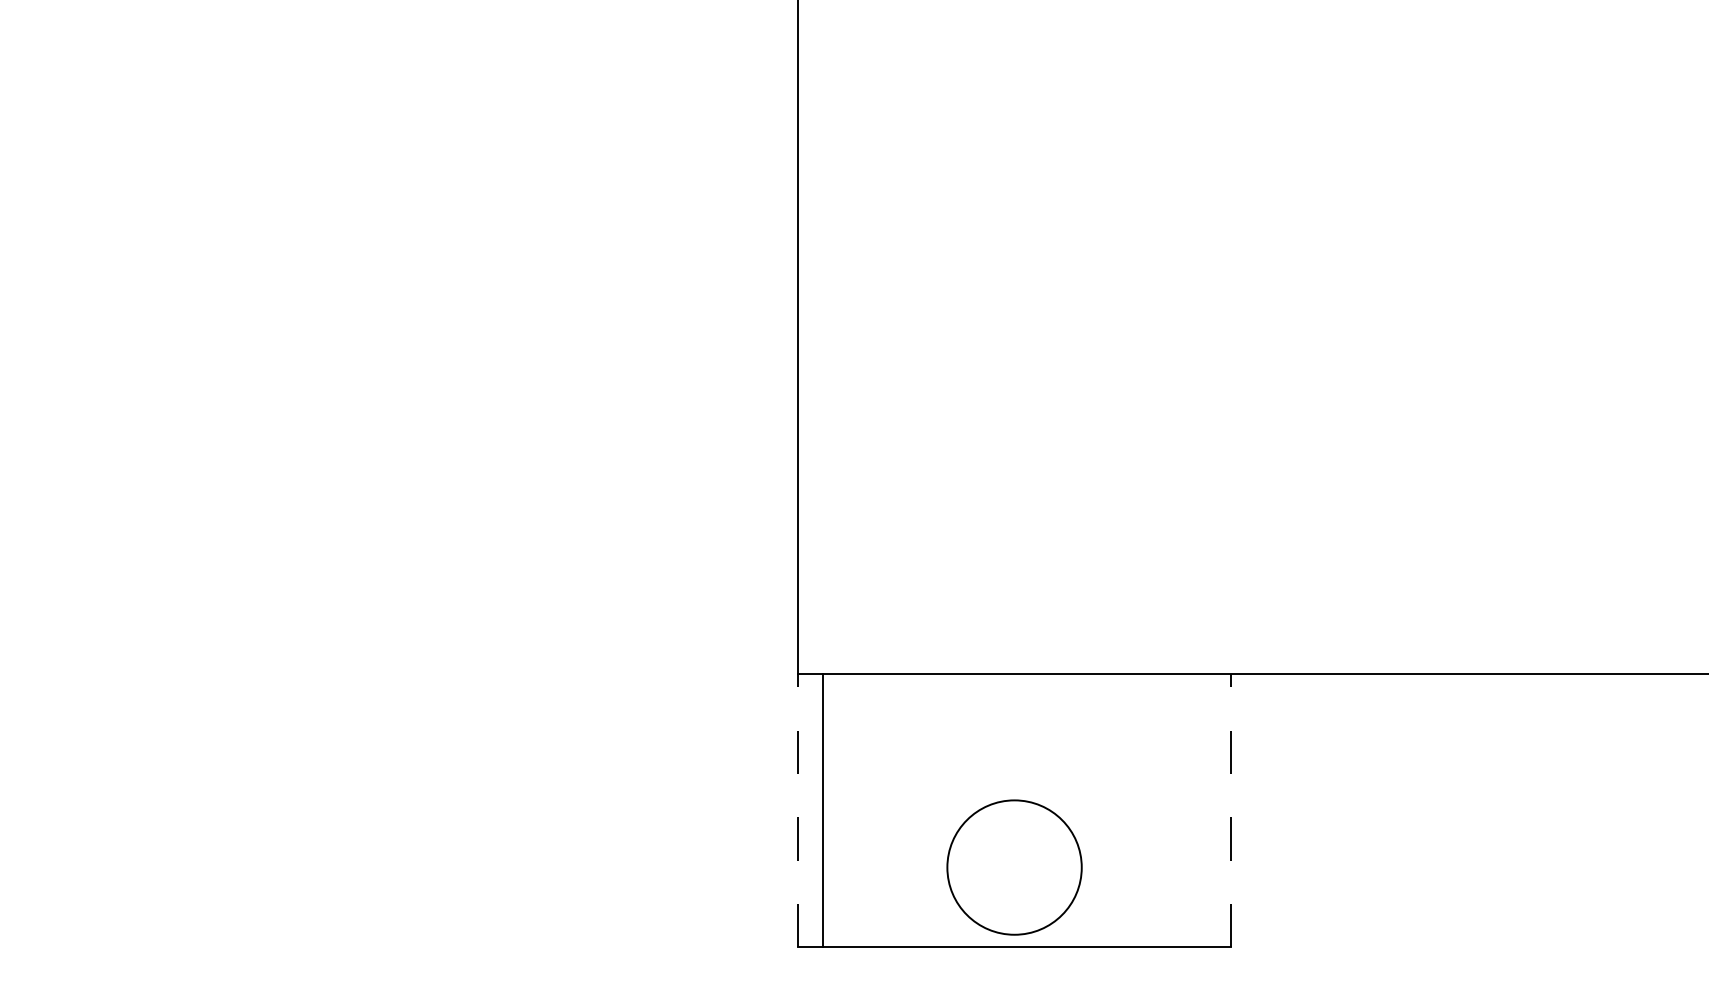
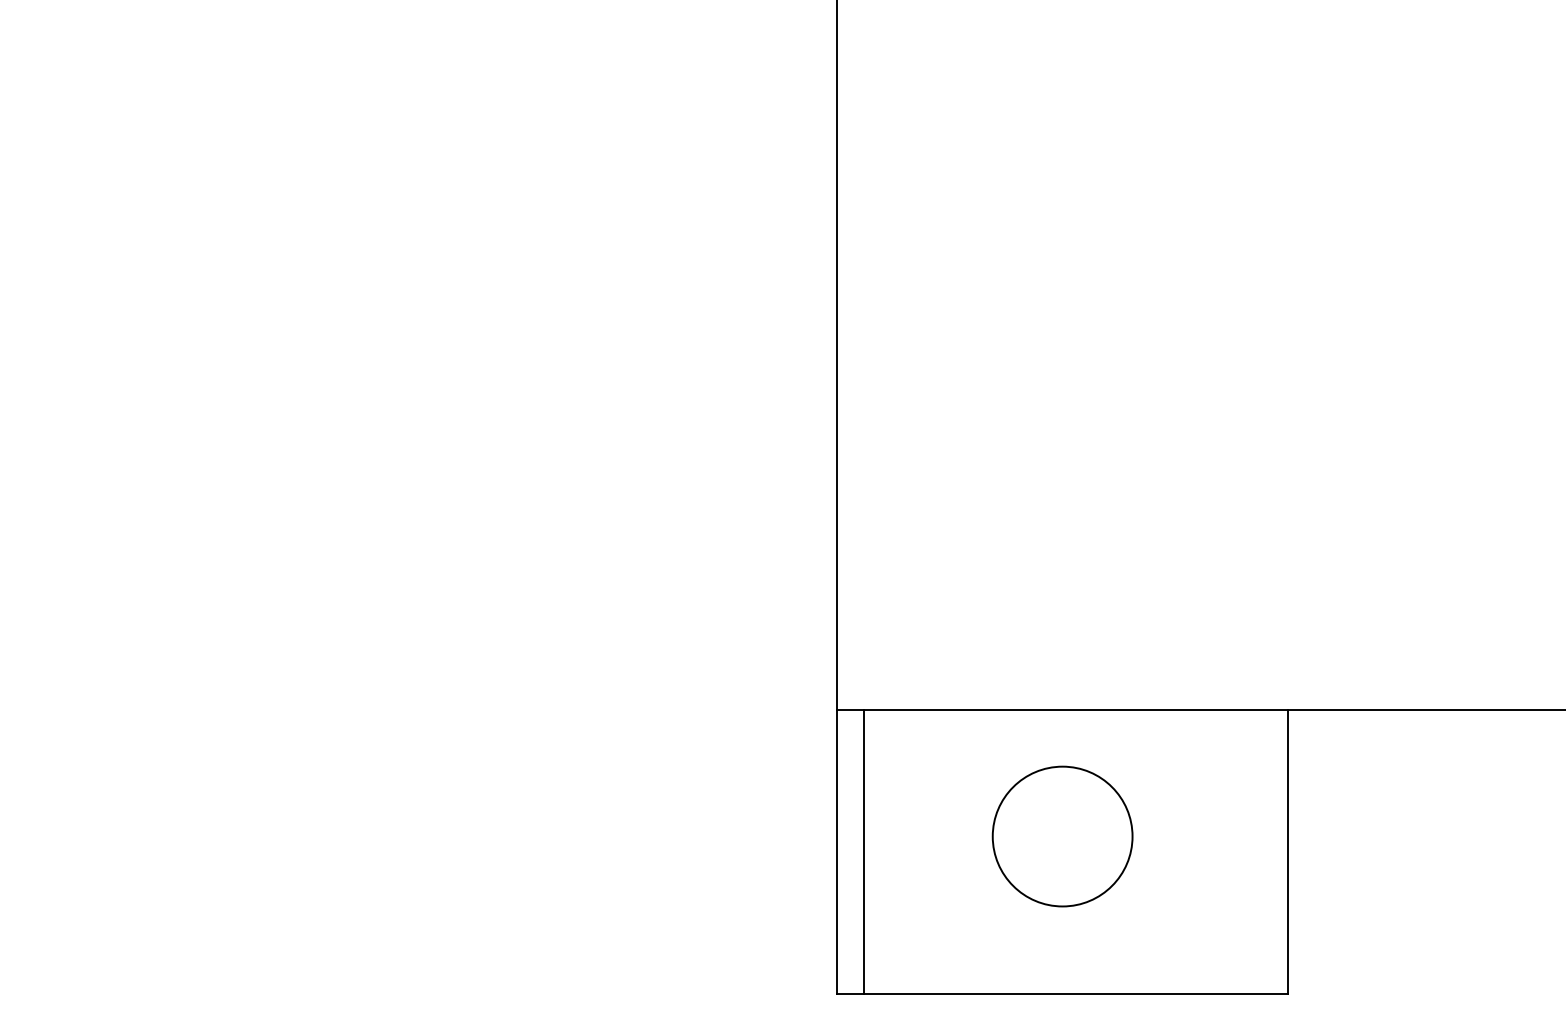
line: (797, 810) -> (836, 852), dashed -> solid
line: (1231, 810) -> (1288, 852), dashed -> solid
circle: (1014, 867) -> (1062, 836), moved

